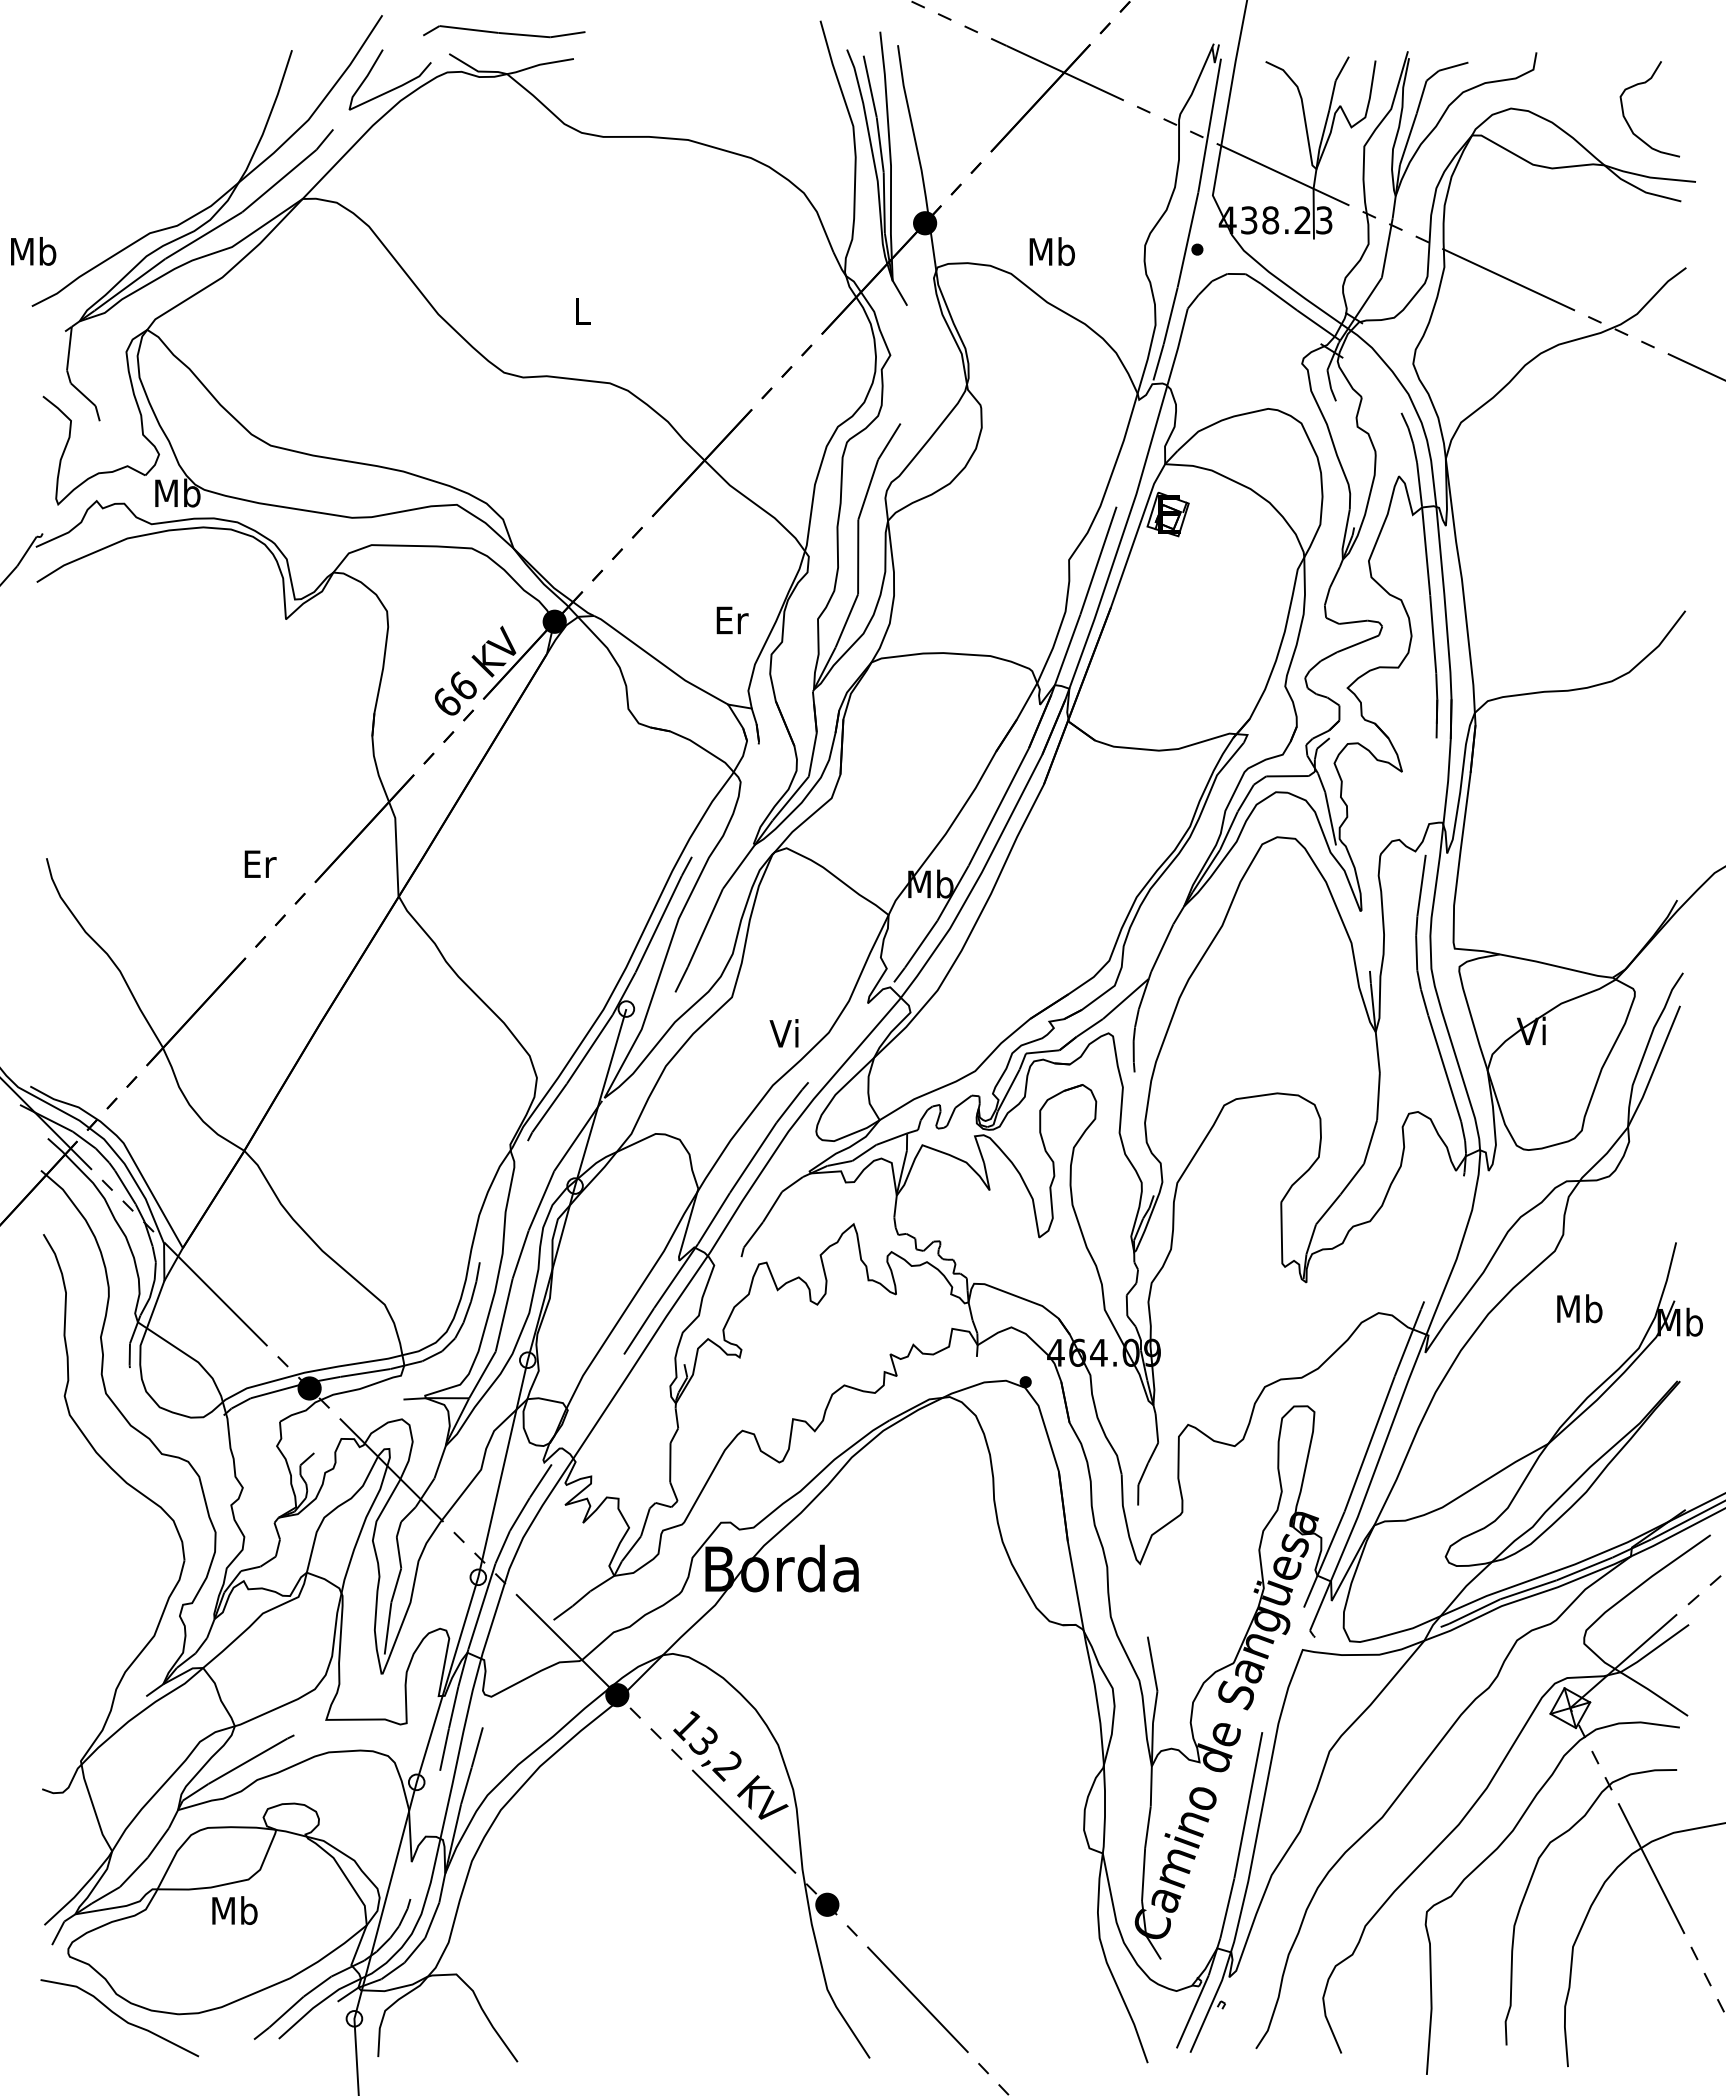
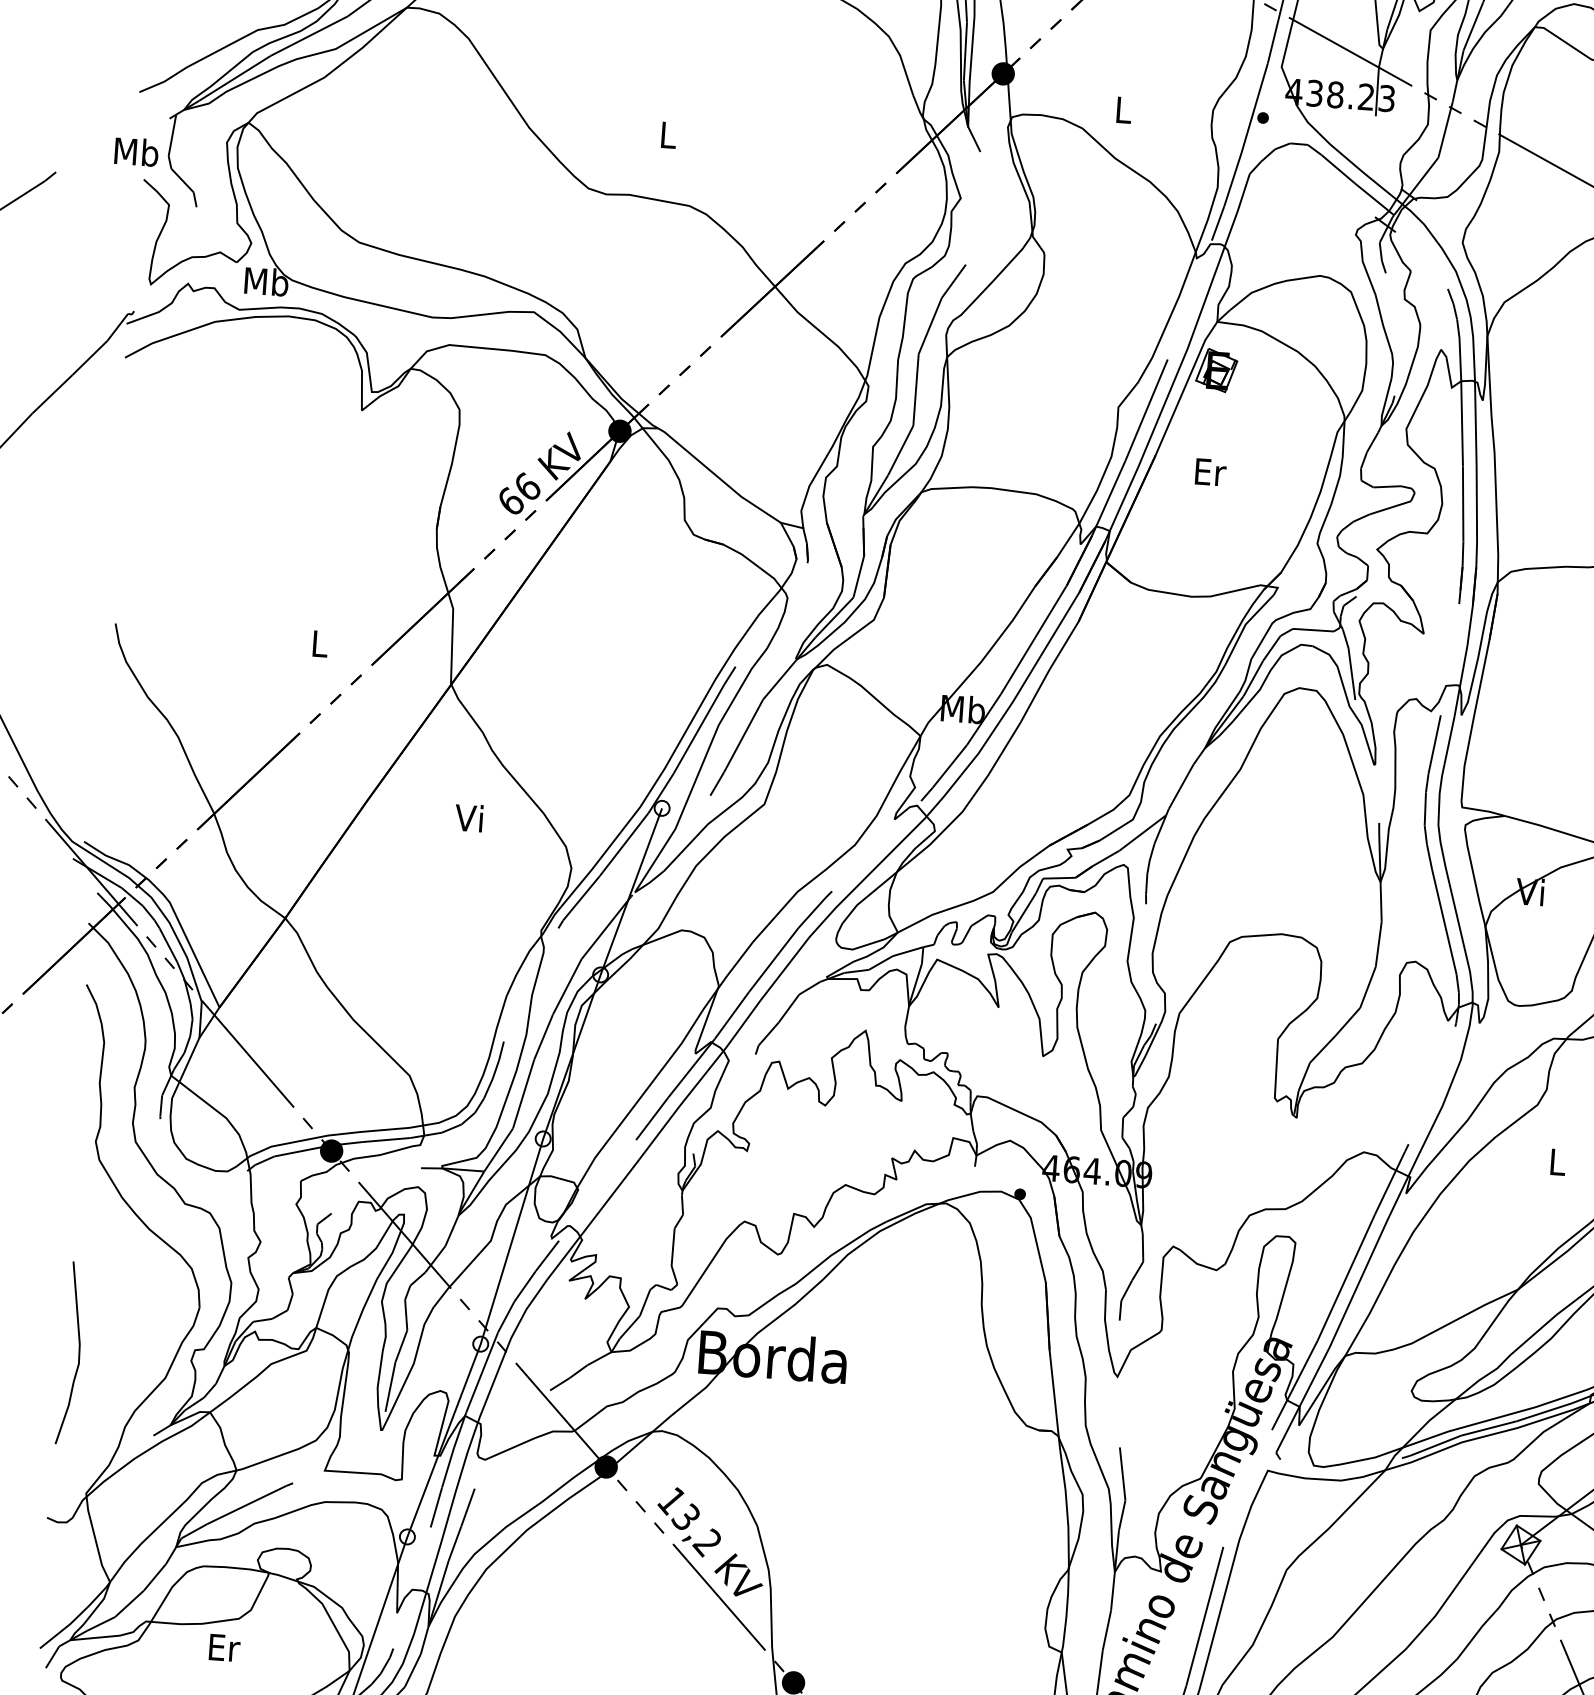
text: (33, 251) -> (136, 152), moved
text: (1051, 251) -> (1122, 109), Mb -> L
text: (732, 620) -> (1210, 472), moved
text: (260, 863) -> (320, 643), Er -> L
text: (783, 1033) -> (468, 818), moved
text: (1579, 1308) -> (1557, 1161), Mb -> L
curve: (62, 1617) -> (78, 1354), added
text: (234, 1910) -> (223, 1647), Mb -> Er

